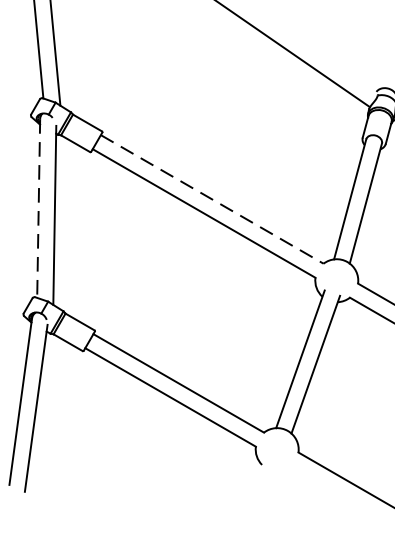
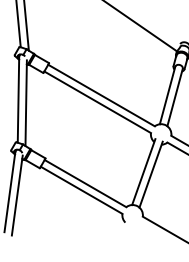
line: (212, 199) -> (101, 95), dashed -> solid
line: (38, 207) -> (18, 99), dashed -> solid

